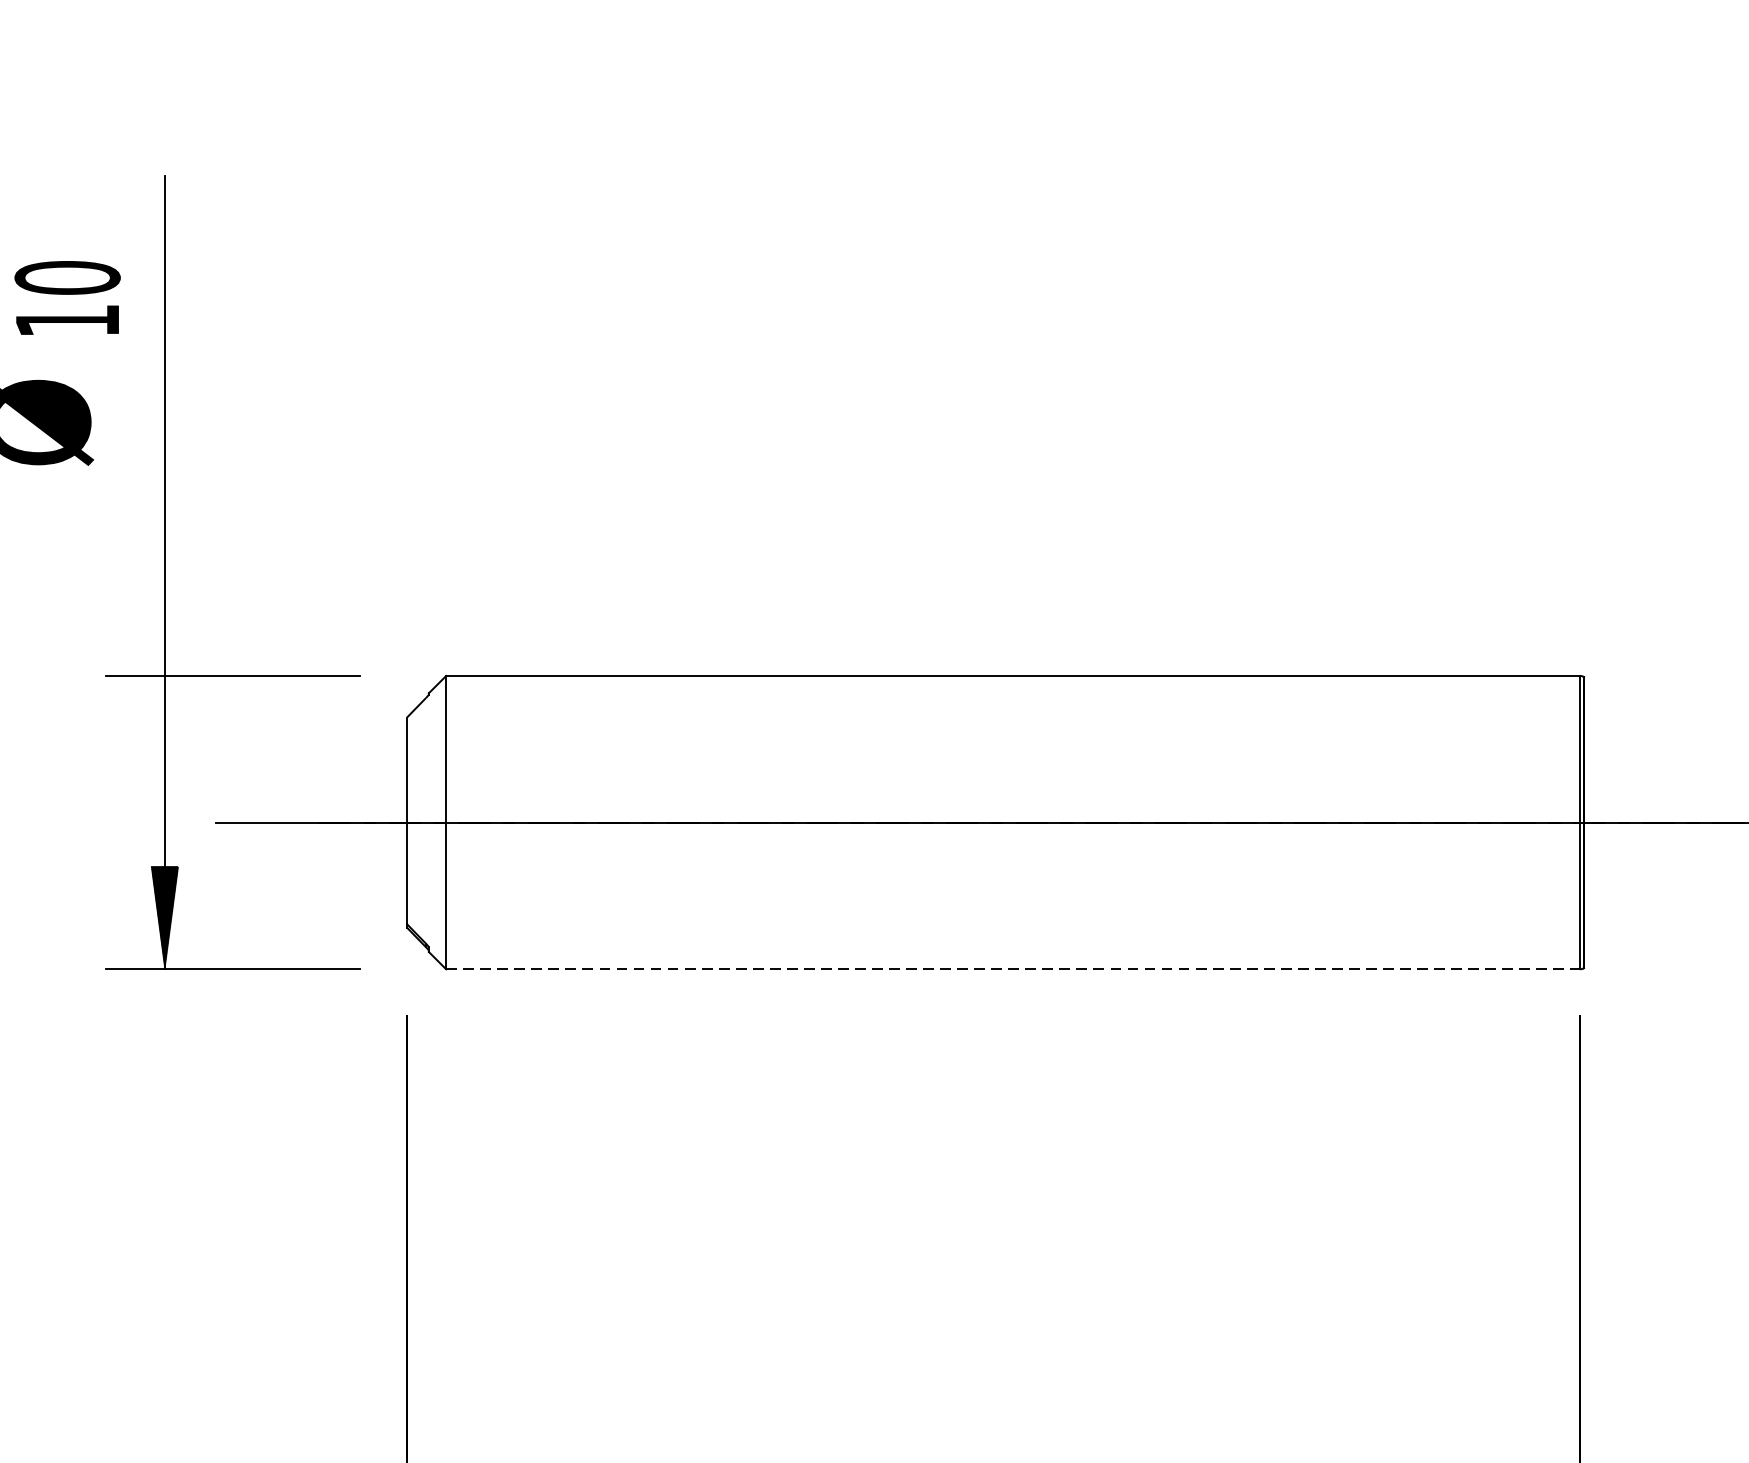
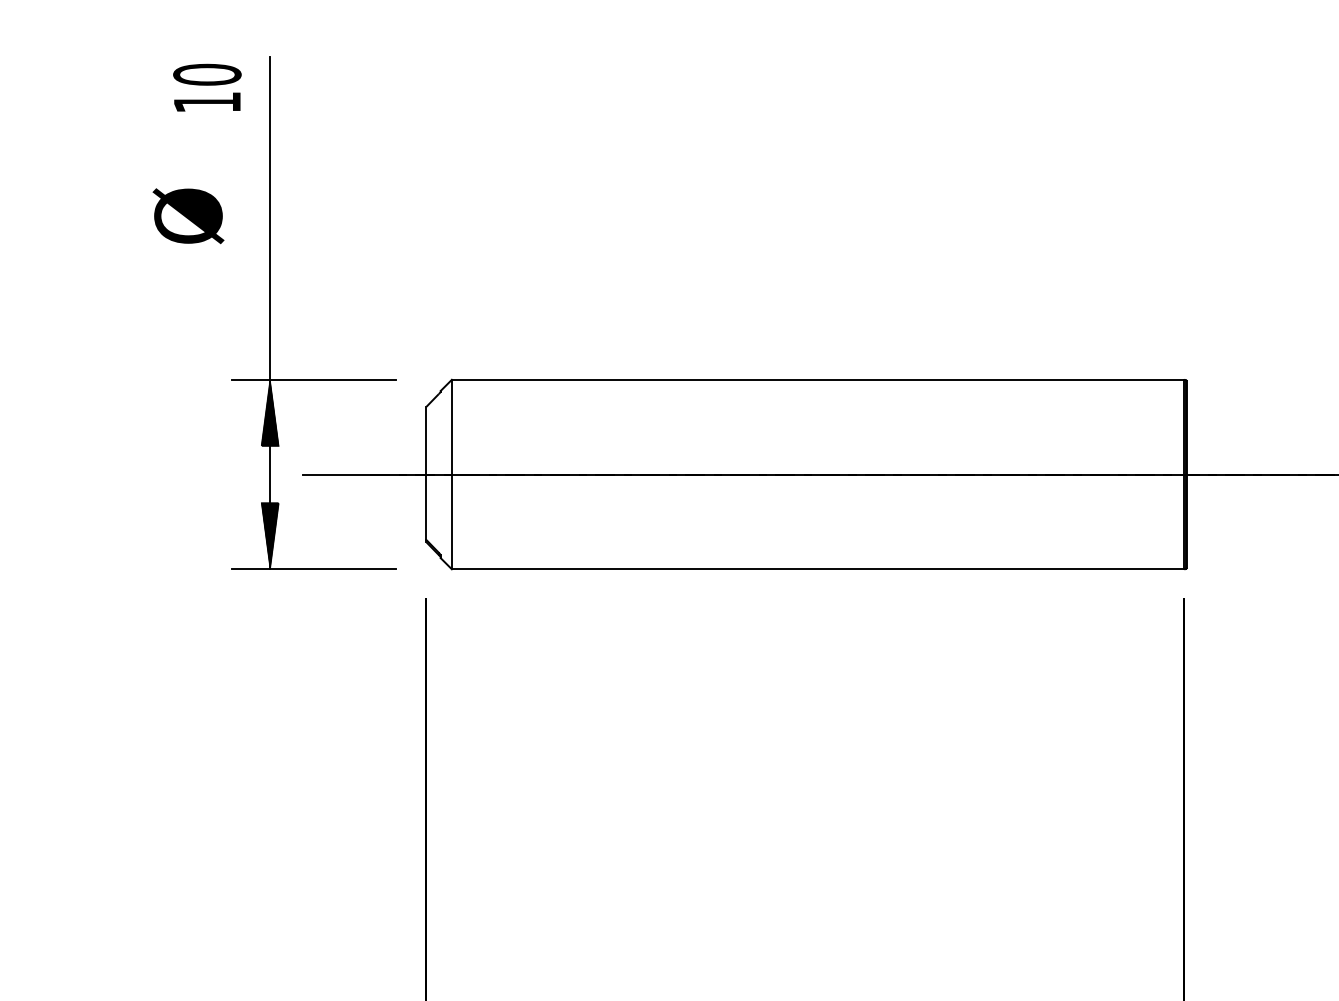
text: (67, 297) -> (207, 87), moved
hatch: (163, 728) -> (269, 413), added
line: (1013, 969) -> (818, 569), dashed -> solid

